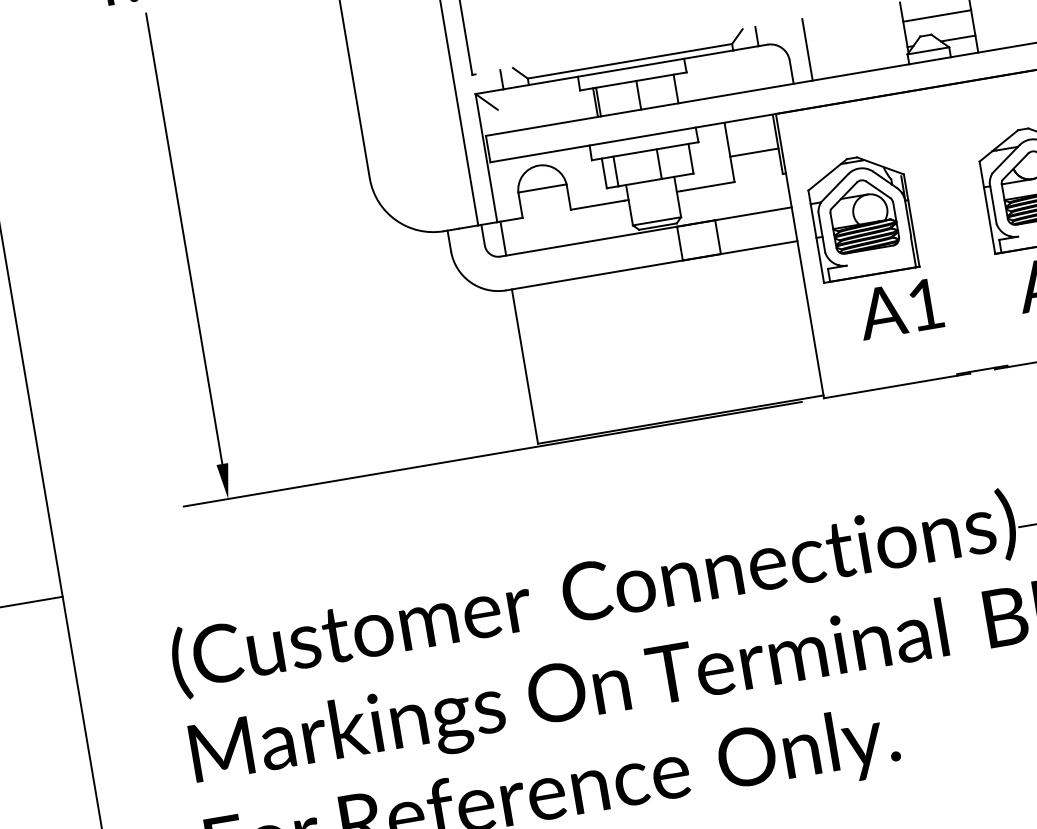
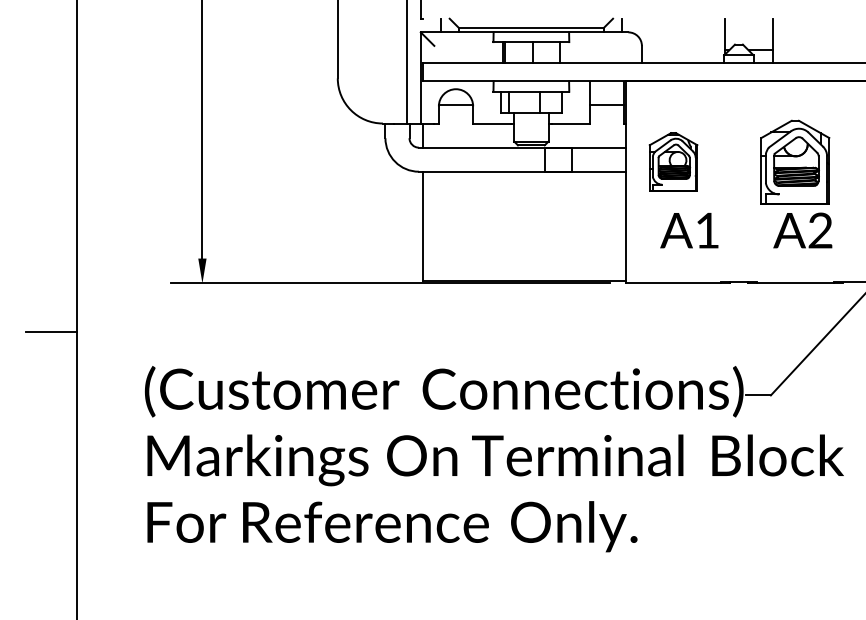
line: (936, 16) -> (748, 32), removed
line: (807, 49) -> (655, 40), removed
part: (861, 215) -> (673, 161), size x0.7

